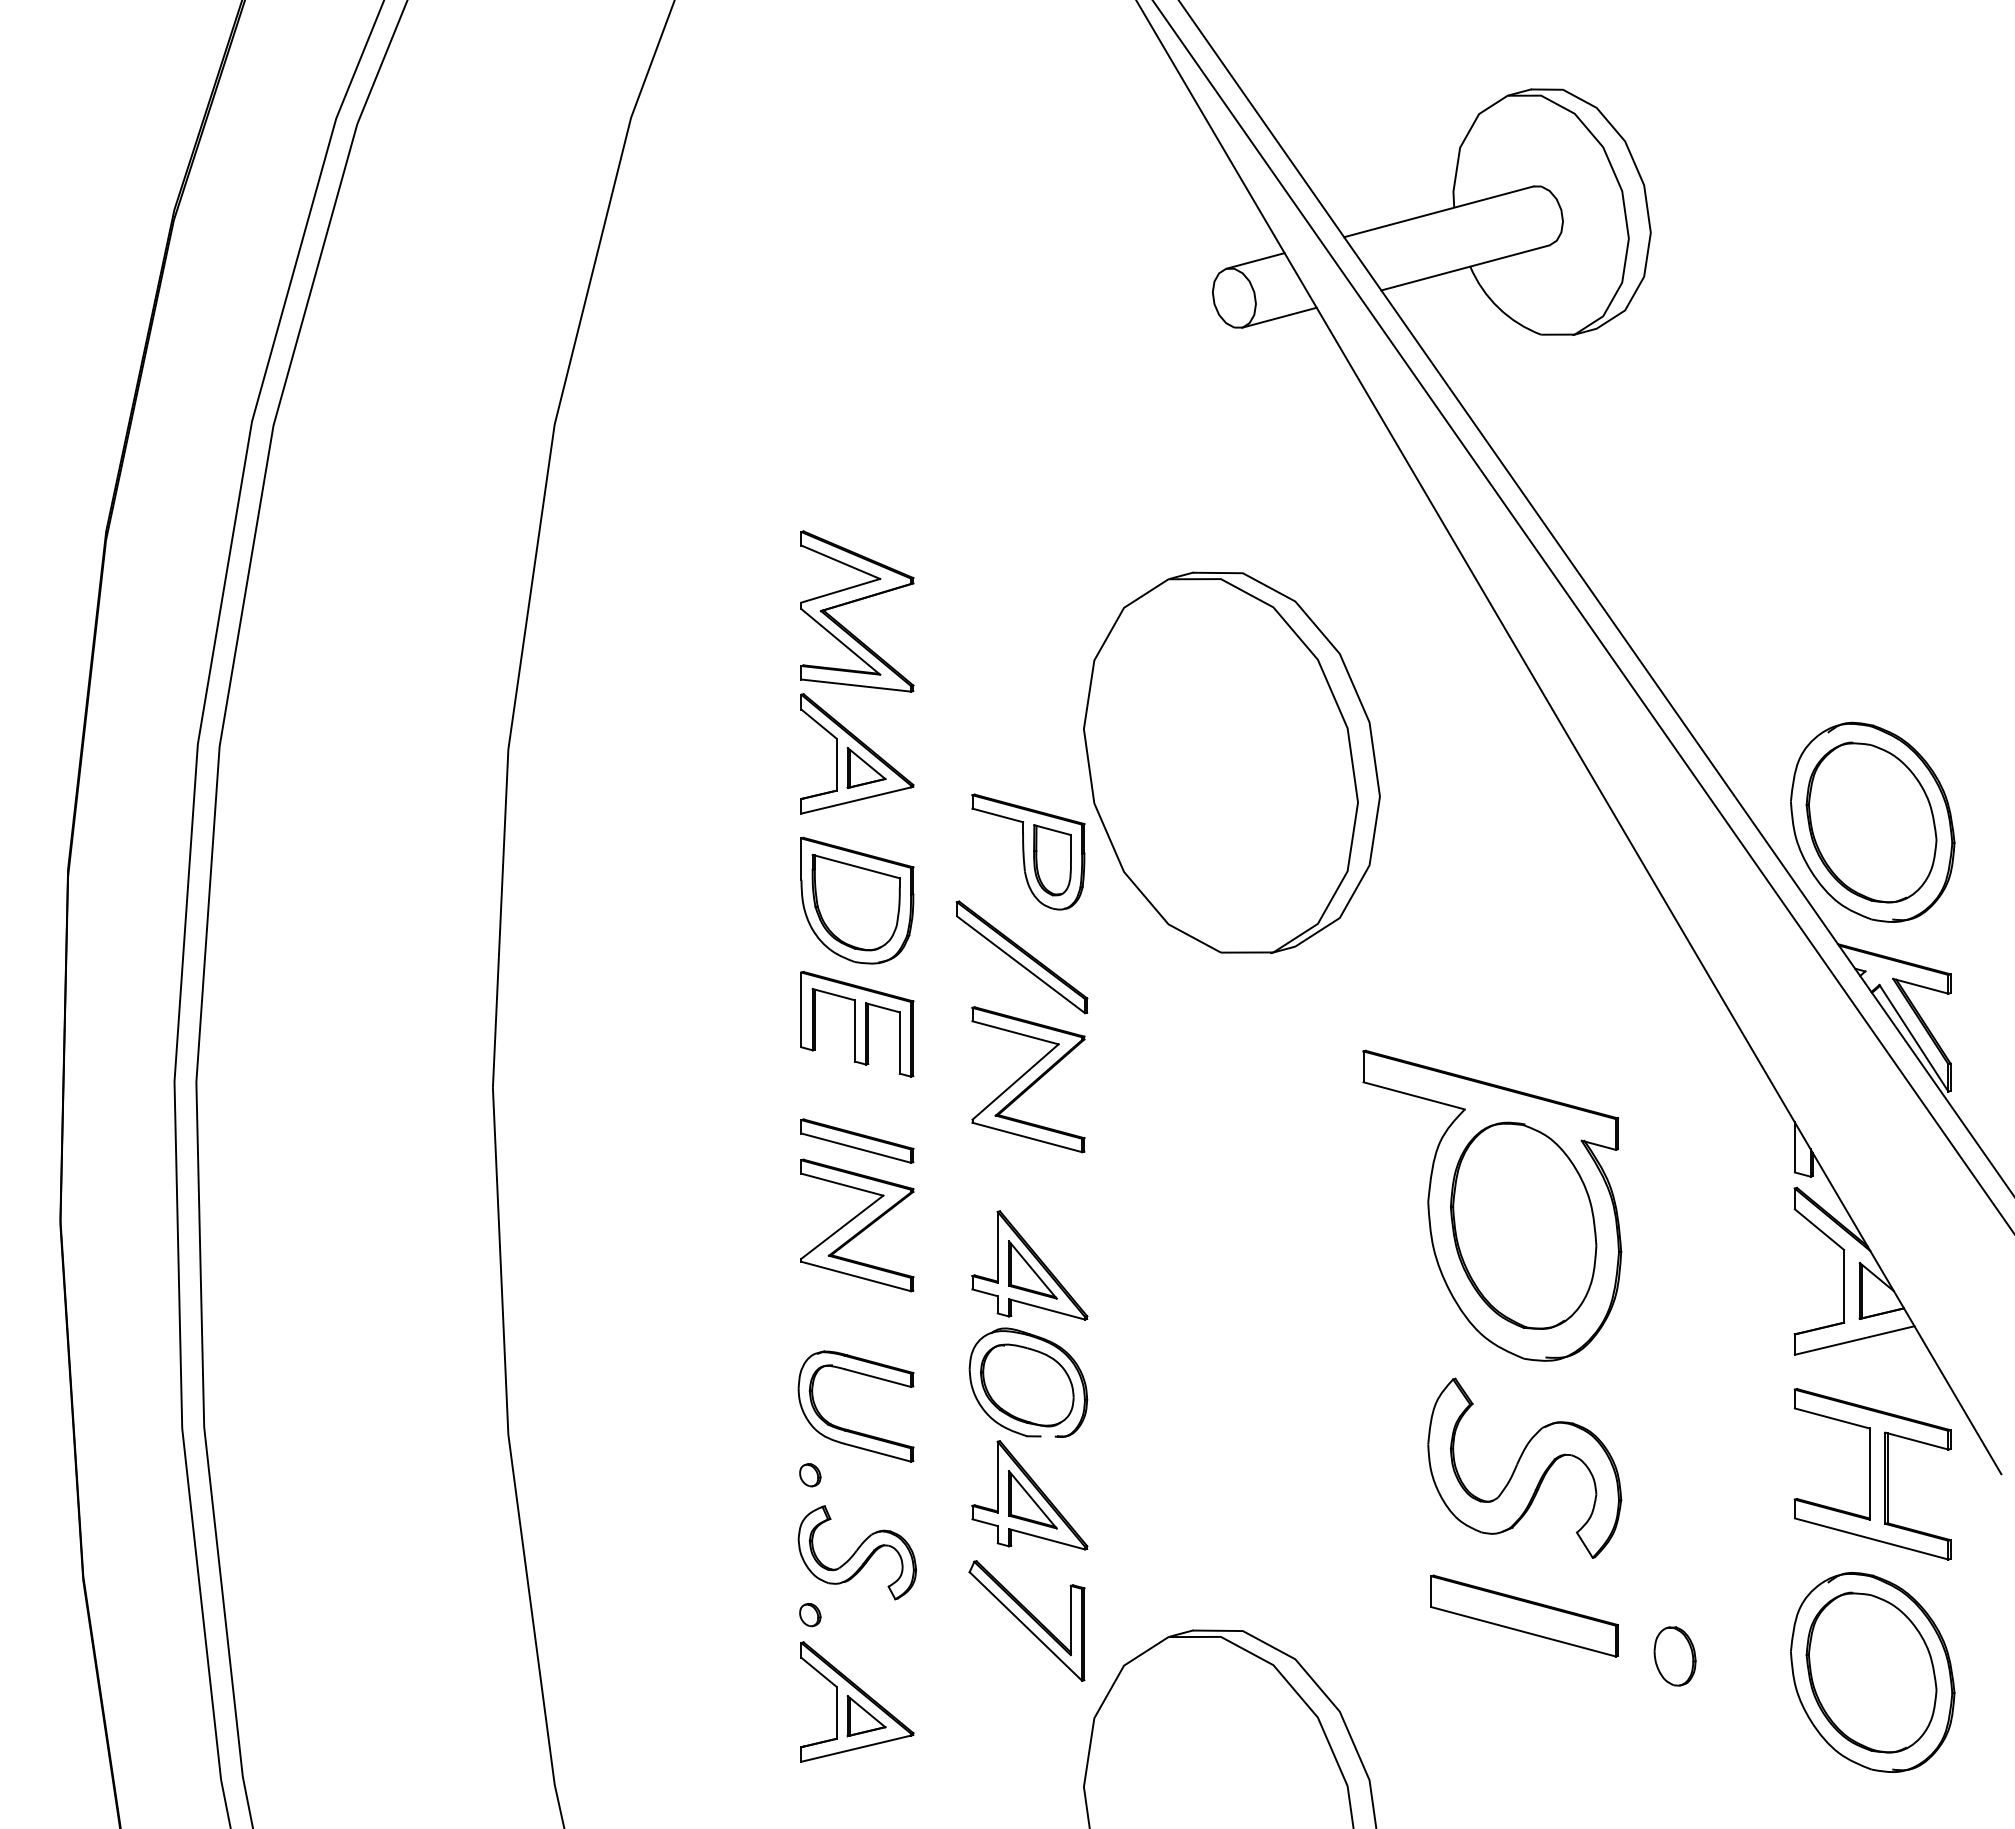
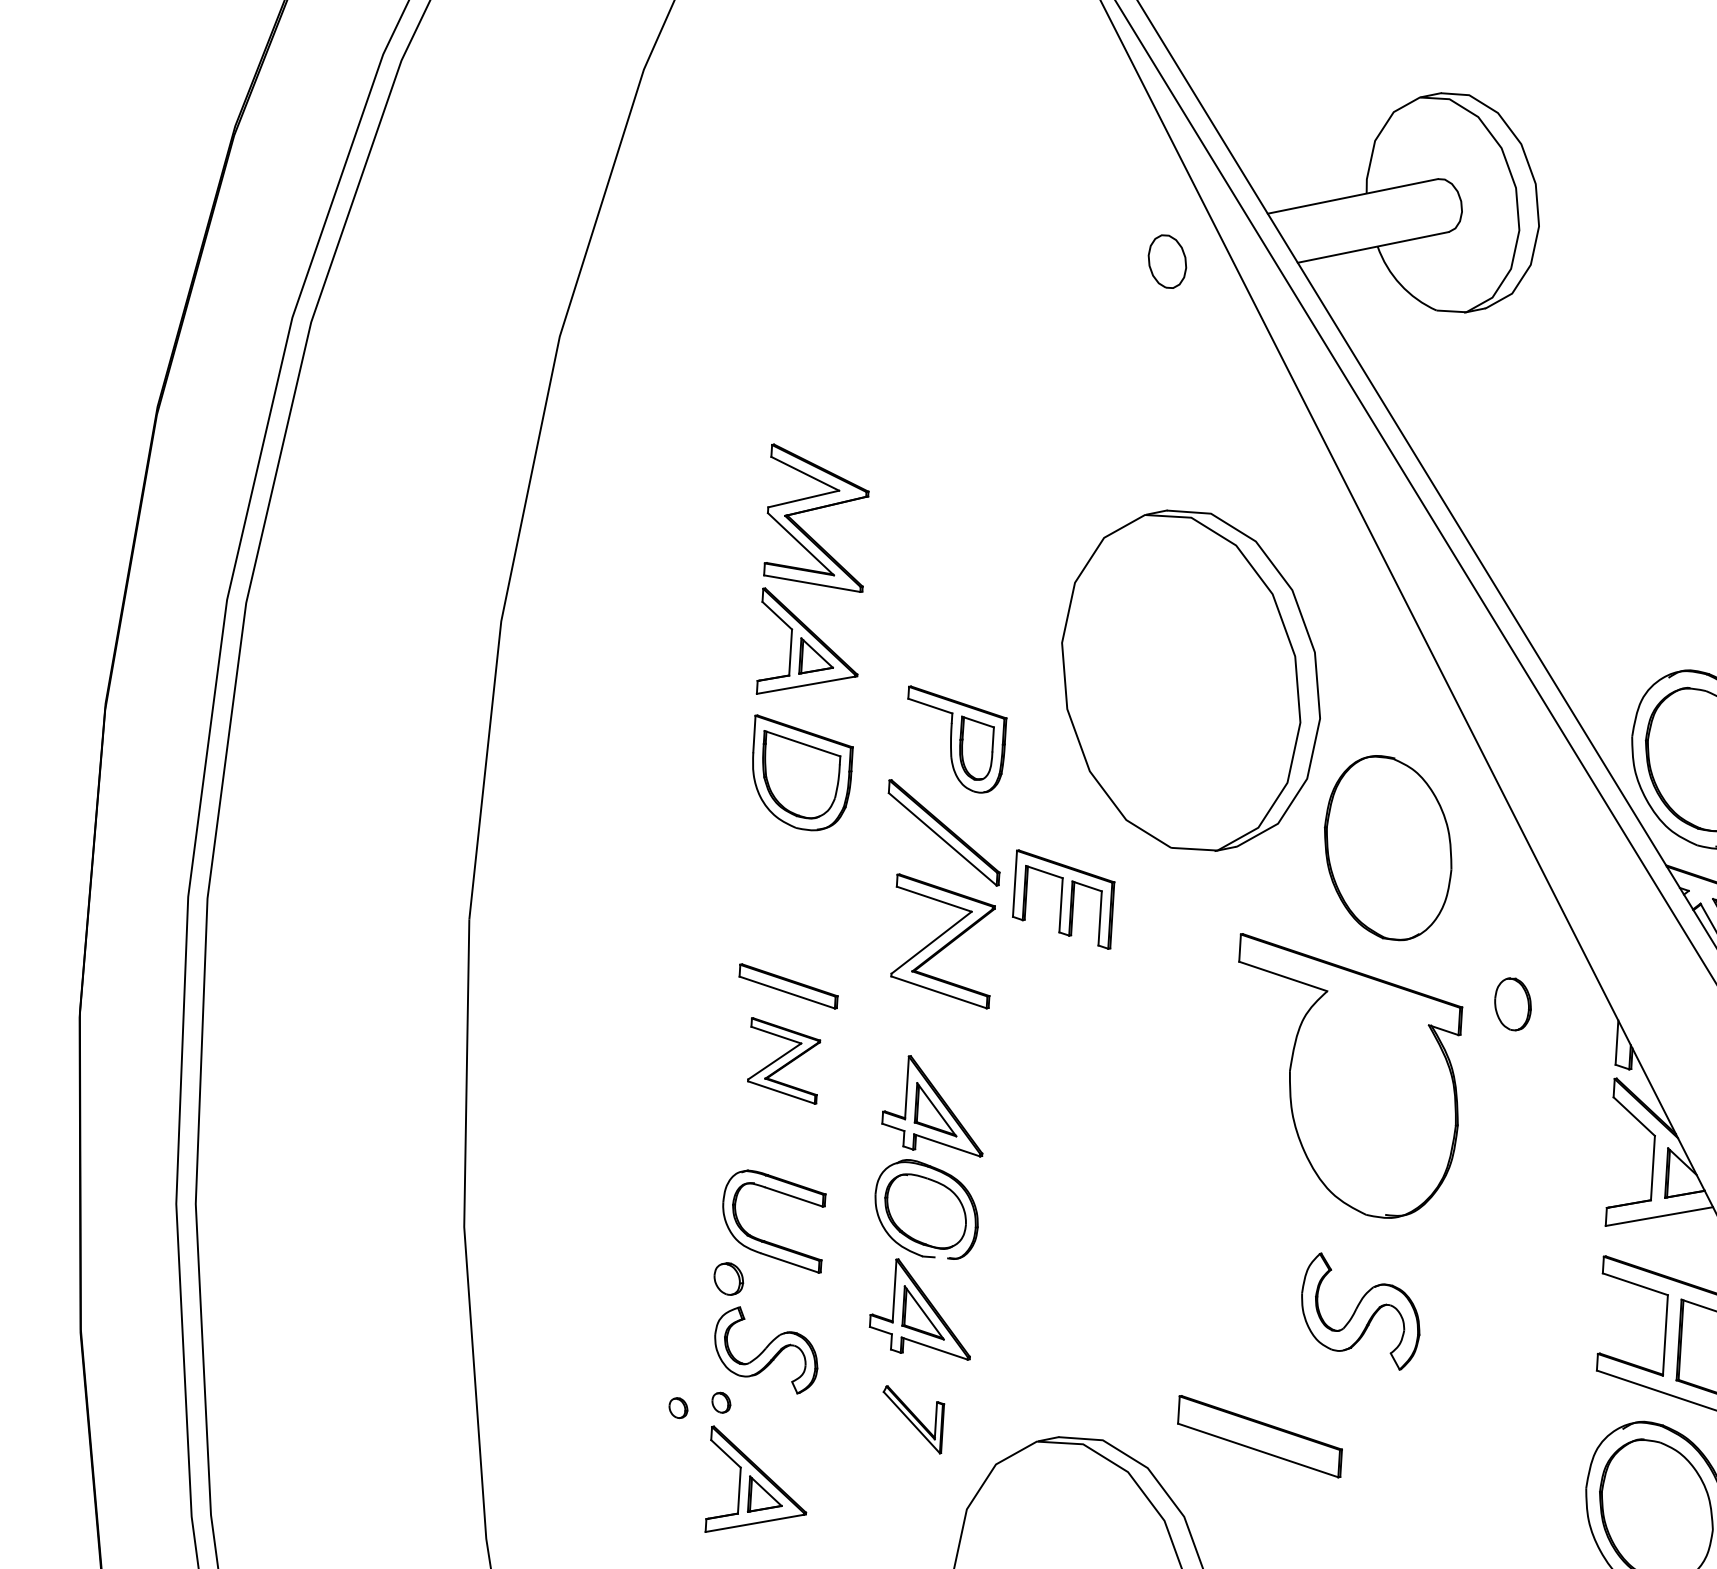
line: (1255, 260) -> (1188, 229), removed
line: (1279, 317) -> (1206, 281), removed
part: (1231, 762) -> (1190, 680), moved
part: (857, 1024) -> (1063, 899), moved
part: (857, 1225) -> (784, 1060), size x0.7
part: (1523, 1225) -> (1388, 847), moved
part: (1524, 1467) -> (1360, 1310), size x0.7
part: (810, 1475) -> (729, 1279), size x1.6
part: (1524, 1615) -> (1259, 1436), moved
part: (1026, 1620) -> (912, 1419), size x0.6
part: (762, 1624) -> (678, 1408), added
part: (1674, 1656) -> (1512, 1004), moved

